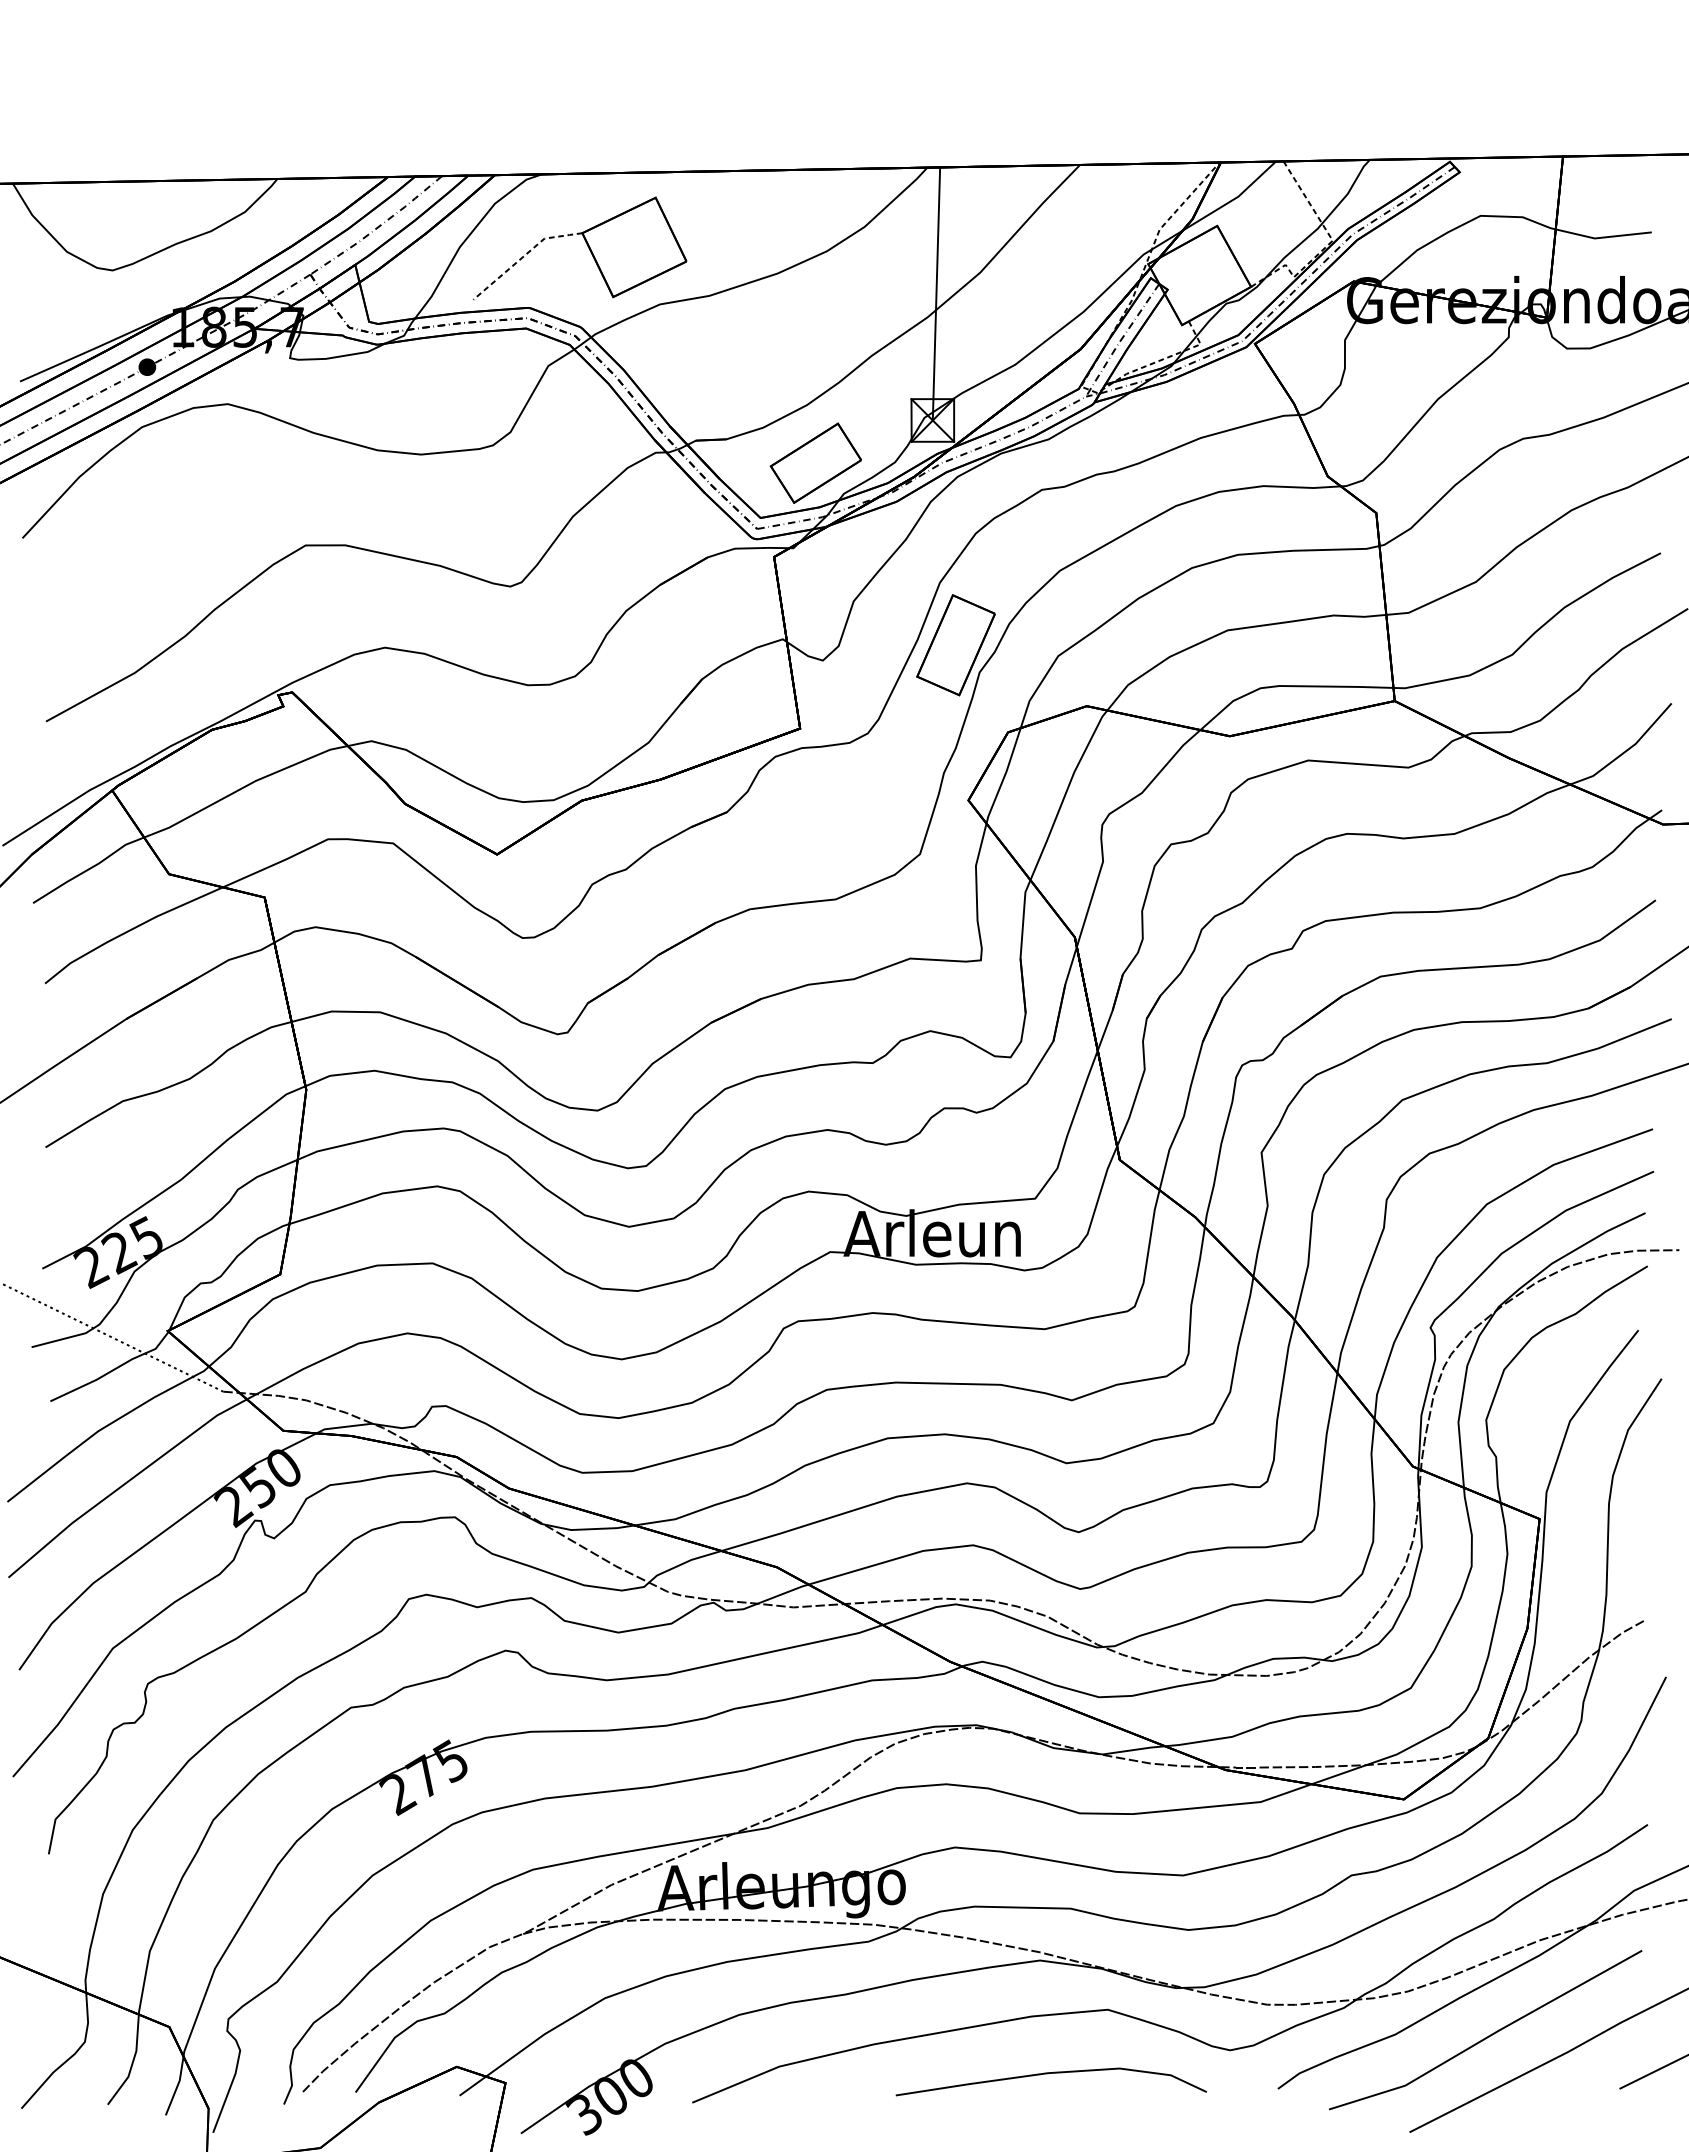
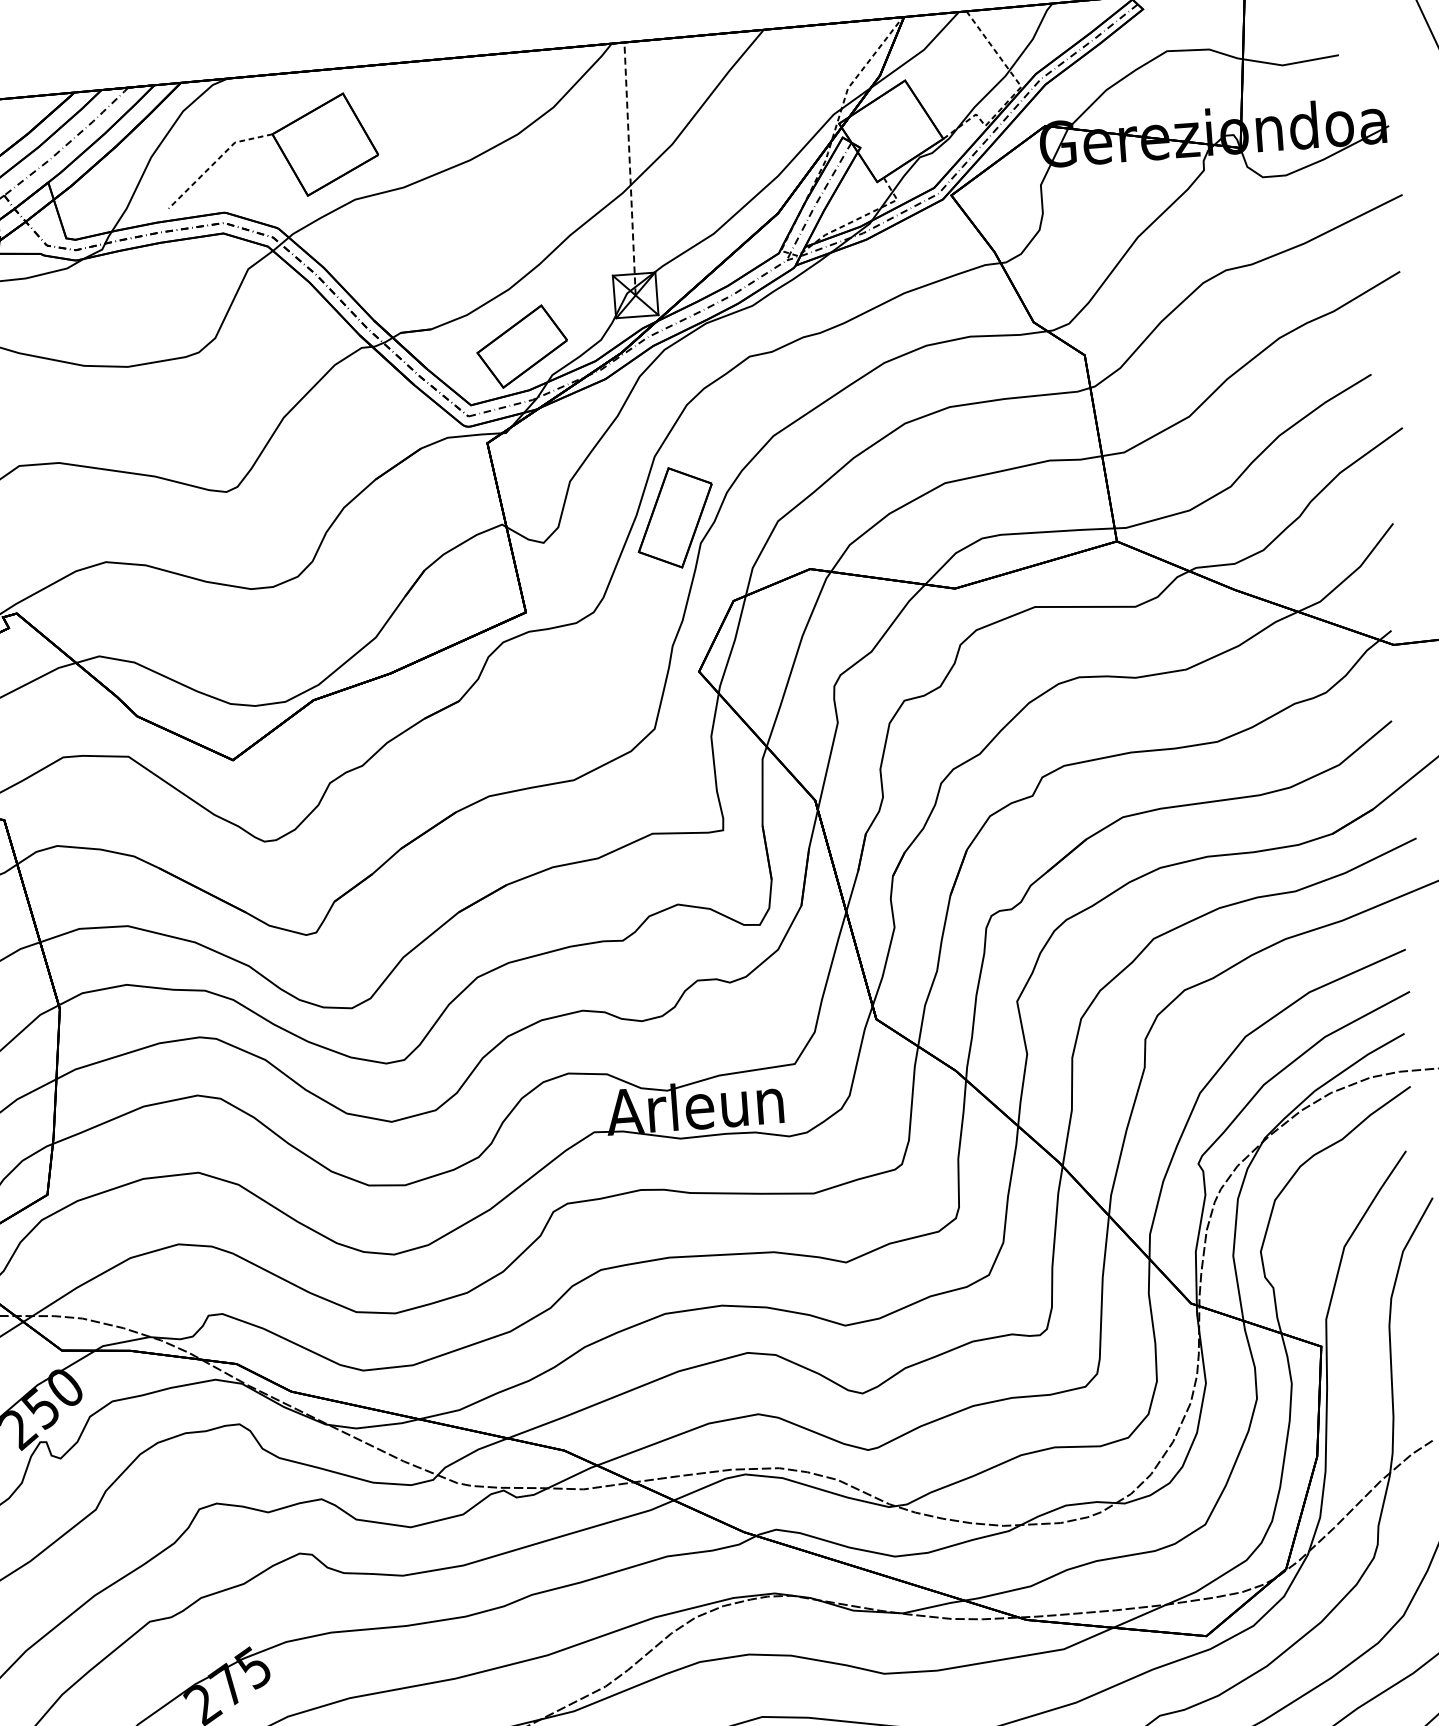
line: (936, 293) -> (630, 168), solid -> dashed

